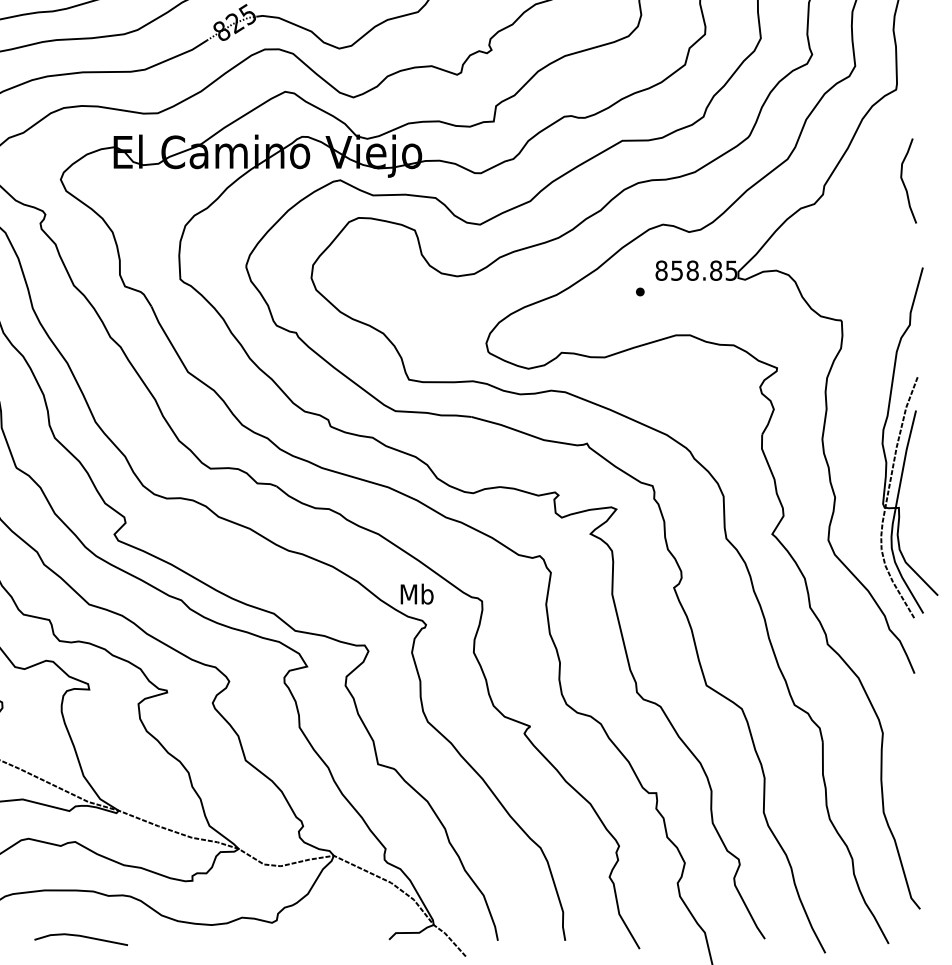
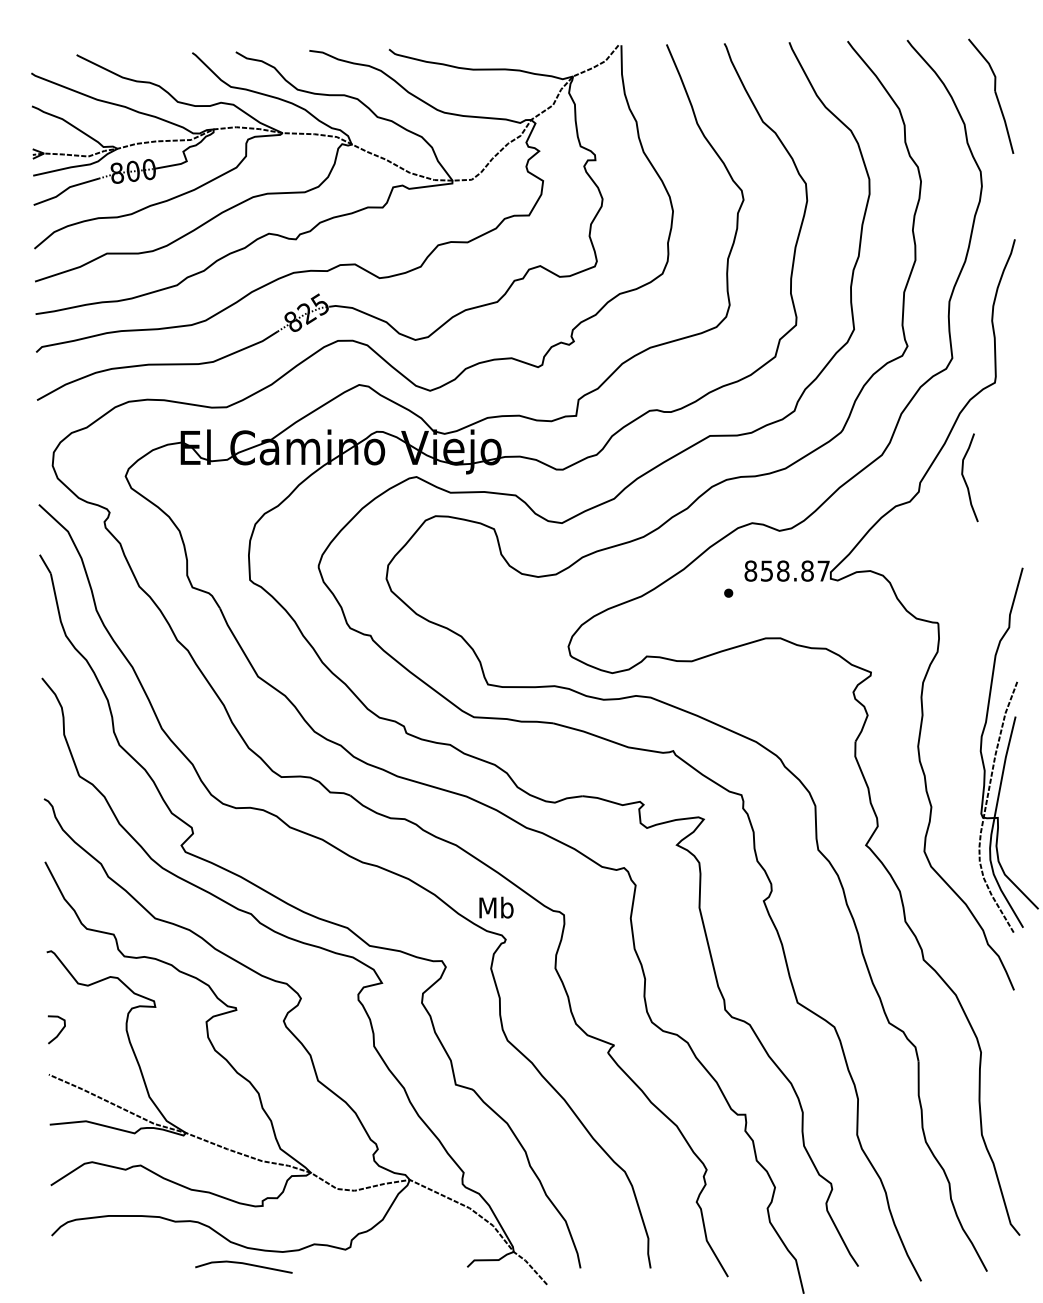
curve: (904, 182) -> (965, 479), moved
text: (731, 270) -> (823, 570), 858.85 -> 858.87
line: (80, 937) -> (243, 1264), moved

